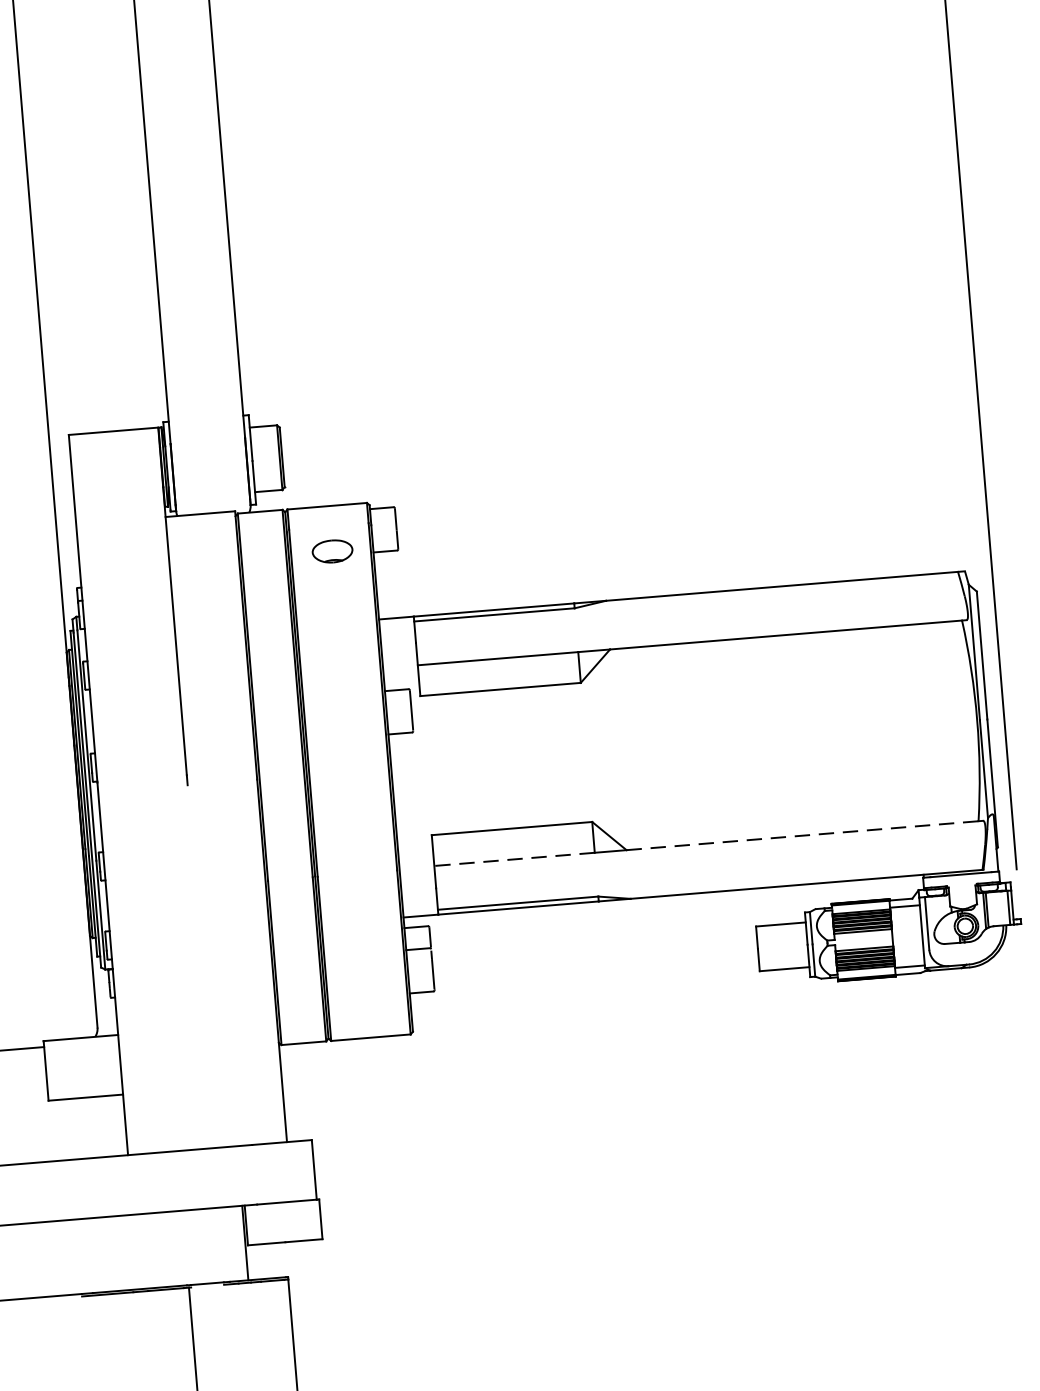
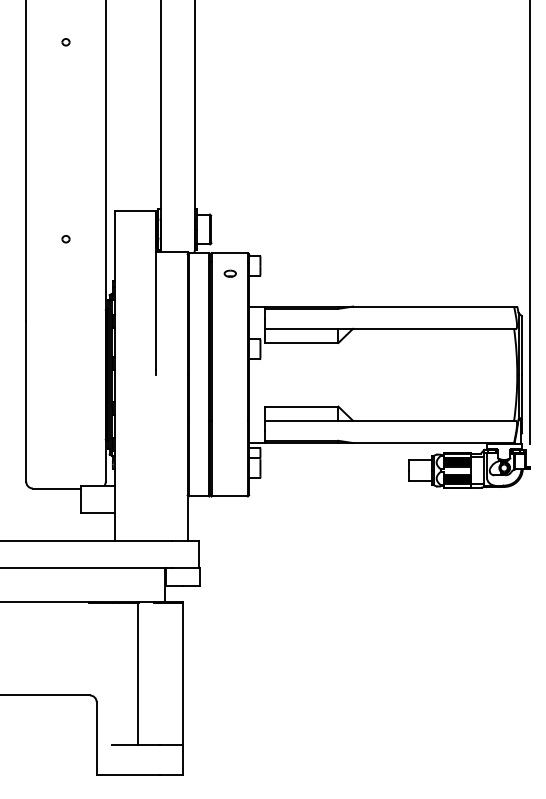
part: (330, 550) -> (229, 273), size x0.62
line: (802, 835) -> (433, 420), dashed -> solid
line: (514, 858) -> (301, 420), dashed -> solid

